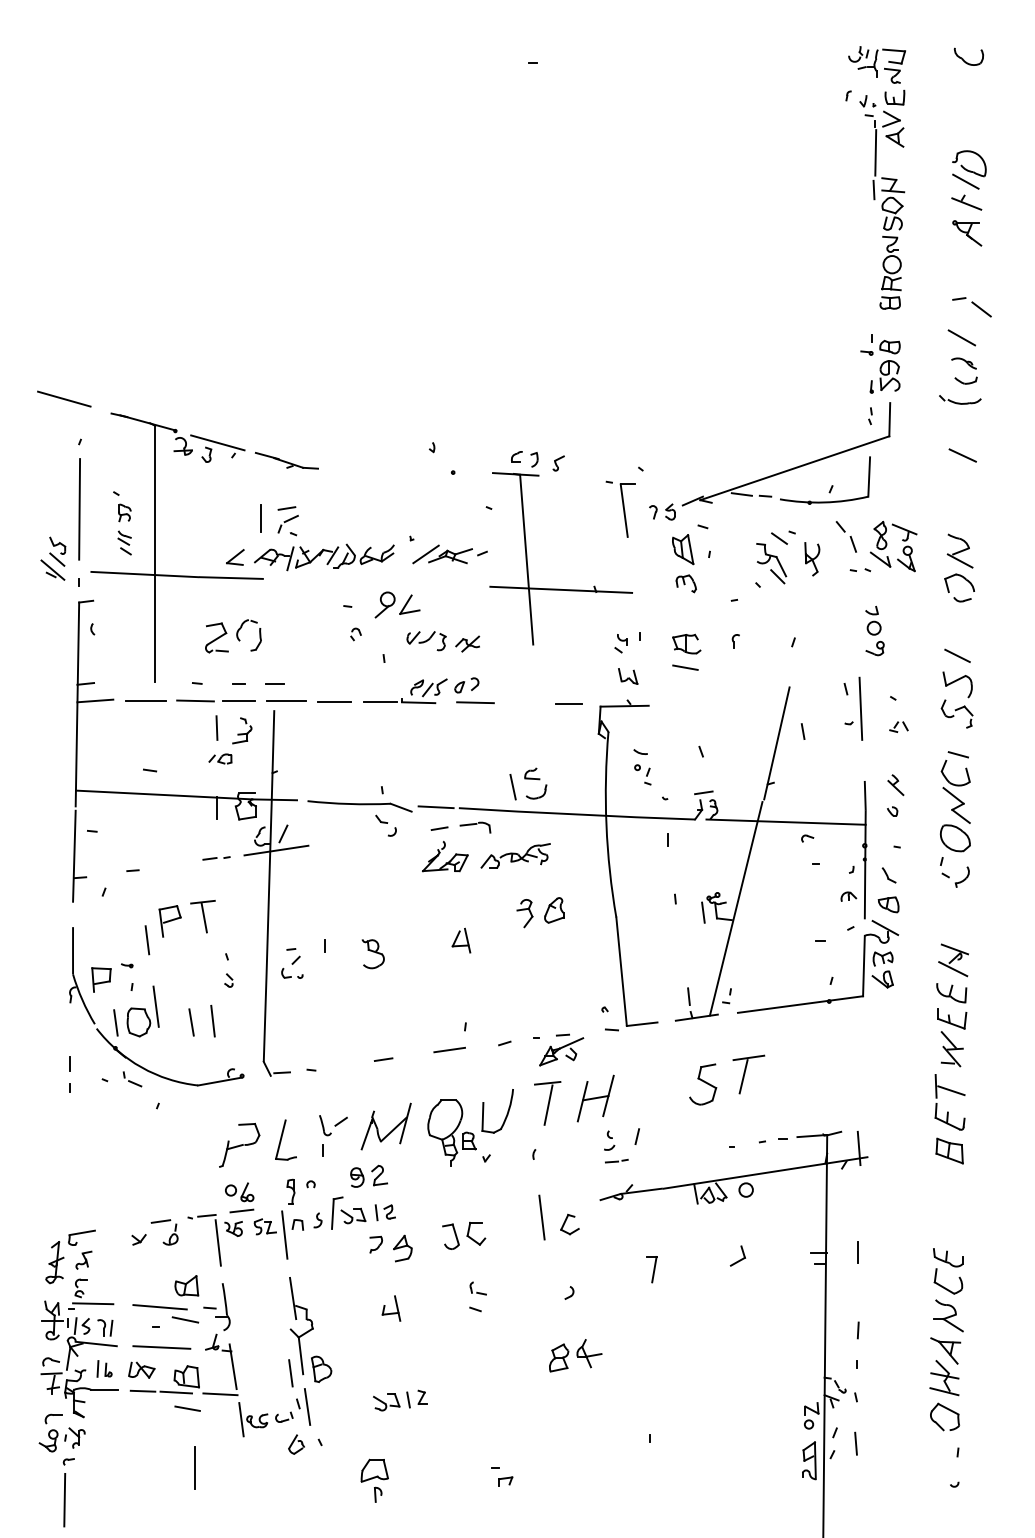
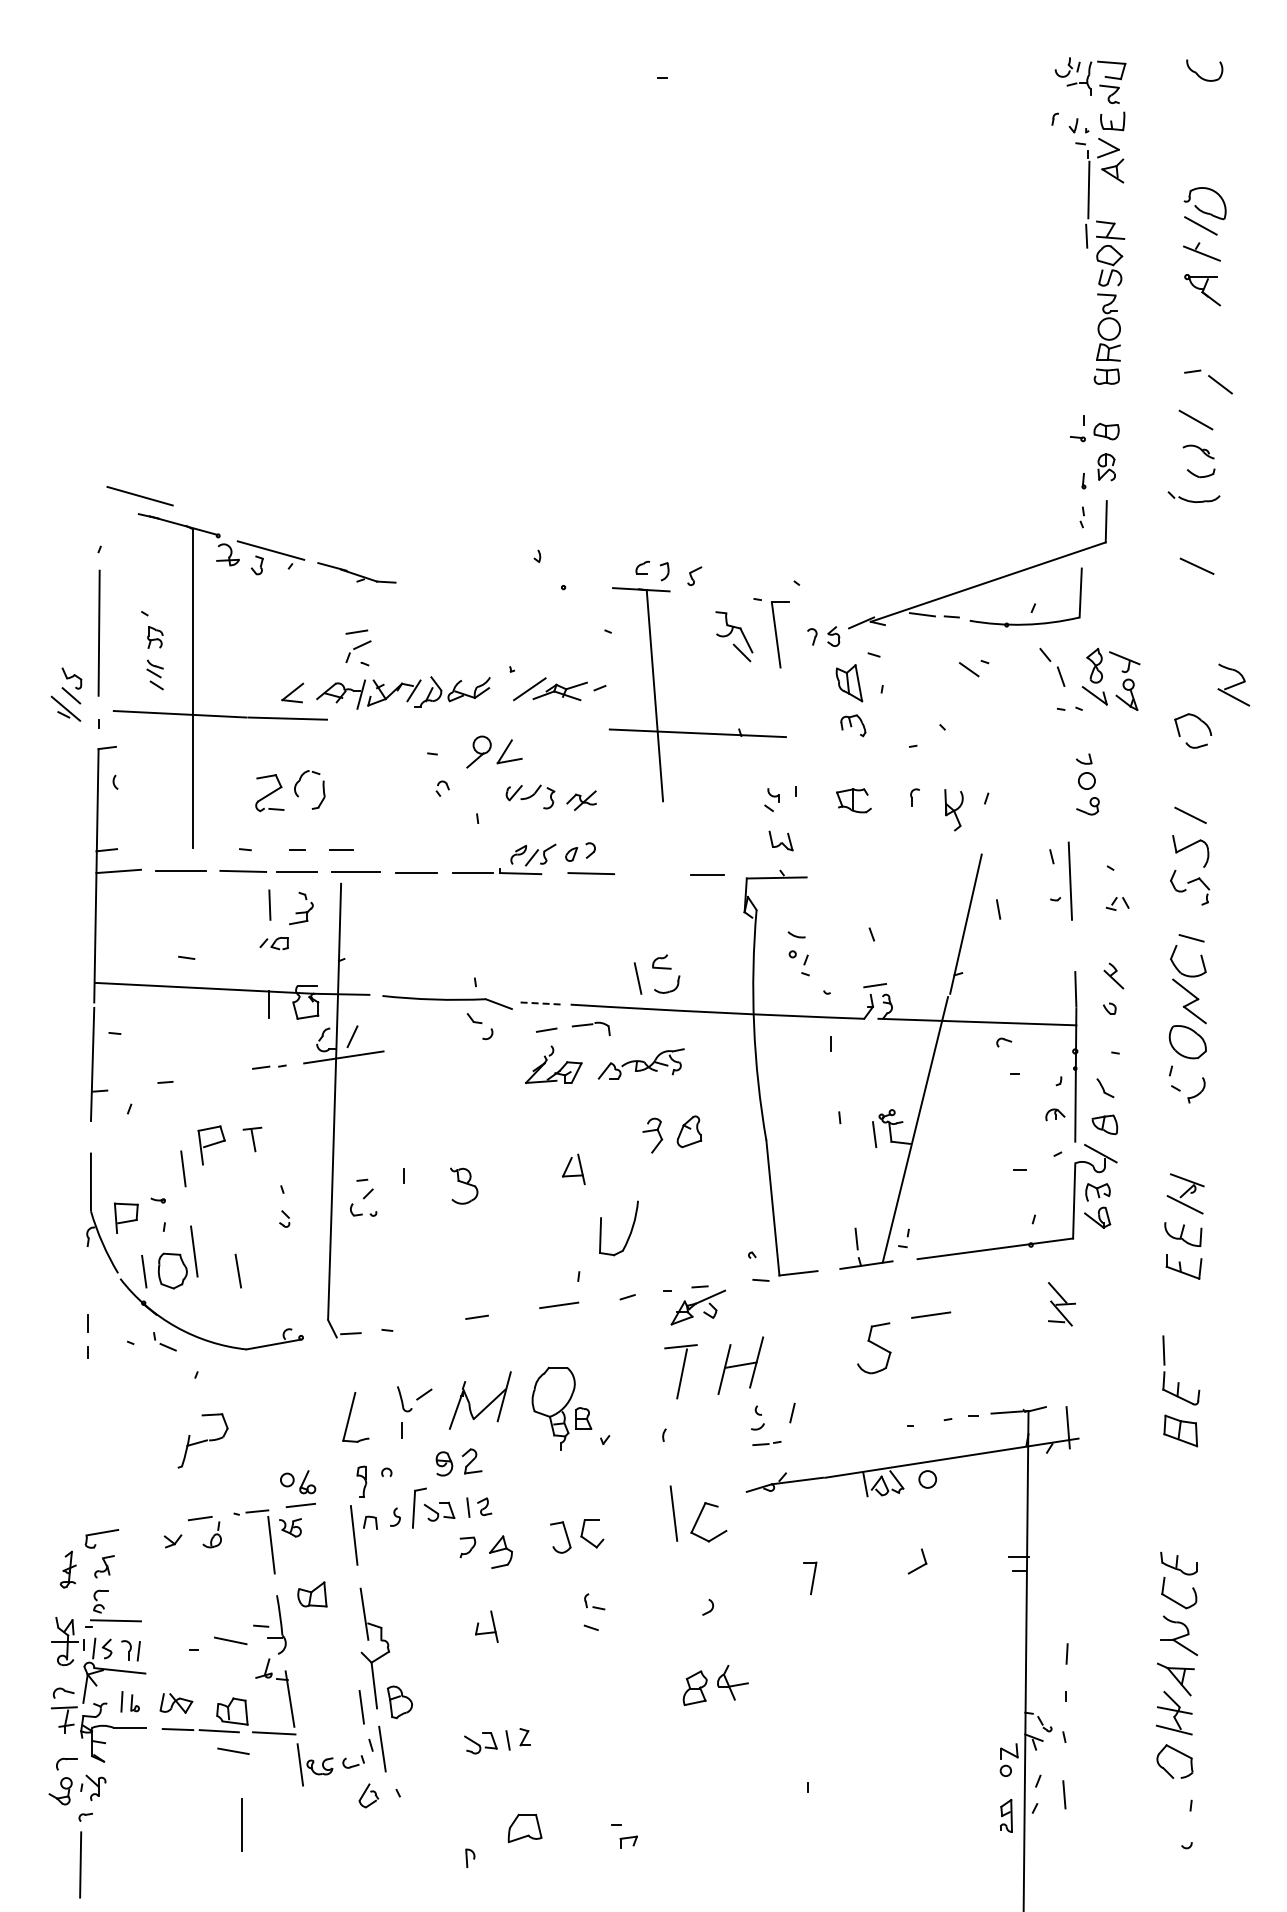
part: (889, 376) -> (1106, 467), size x0.7
line: (63, 399) -> (139, 496), moved
line: (260, 518) -> (324, 644), removed
part: (959, 550) -> (1233, 684), moved
part: (811, 559) -> (953, 810), moved
part: (771, 563) -> (734, 636), moved
line: (685, 667) -> (852, 829), removed
line: (436, 807) -> (542, 1003), solid -> dashed
part: (202, 916) -> (252, 1139), size x0.6
line: (212, 1021) -> (264, 1269), removed
part: (951, 1049) -> (1061, 1304), moved
line: (743, 1076) -> (924, 1338), removed
line: (951, 1090) -> (1182, 1355), removed
part: (506, 1115) -> (629, 1233), moved
part: (239, 1145) -> (202, 1440), moved
part: (569, 1224) -> (708, 1522), size x1.6
part: (265, 1226) -> (330, 1524), removed
line: (857, 1252) -> (1066, 1557), removed
part: (54, 1262) -> (67, 1569), size x0.7
part: (186, 1285) -> (312, 1594), moved
line: (160, 1306) -> (199, 1624), removed
line: (161, 1346) -> (201, 1674), removed
part: (809, 1460) -> (1006, 1815), size x0.7
part: (374, 1470) -> (524, 1828), moved

